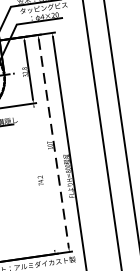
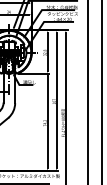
line: (53, 143) -> (56, 100), dashed -> solid
line: (44, 179) -> (47, 122), added

